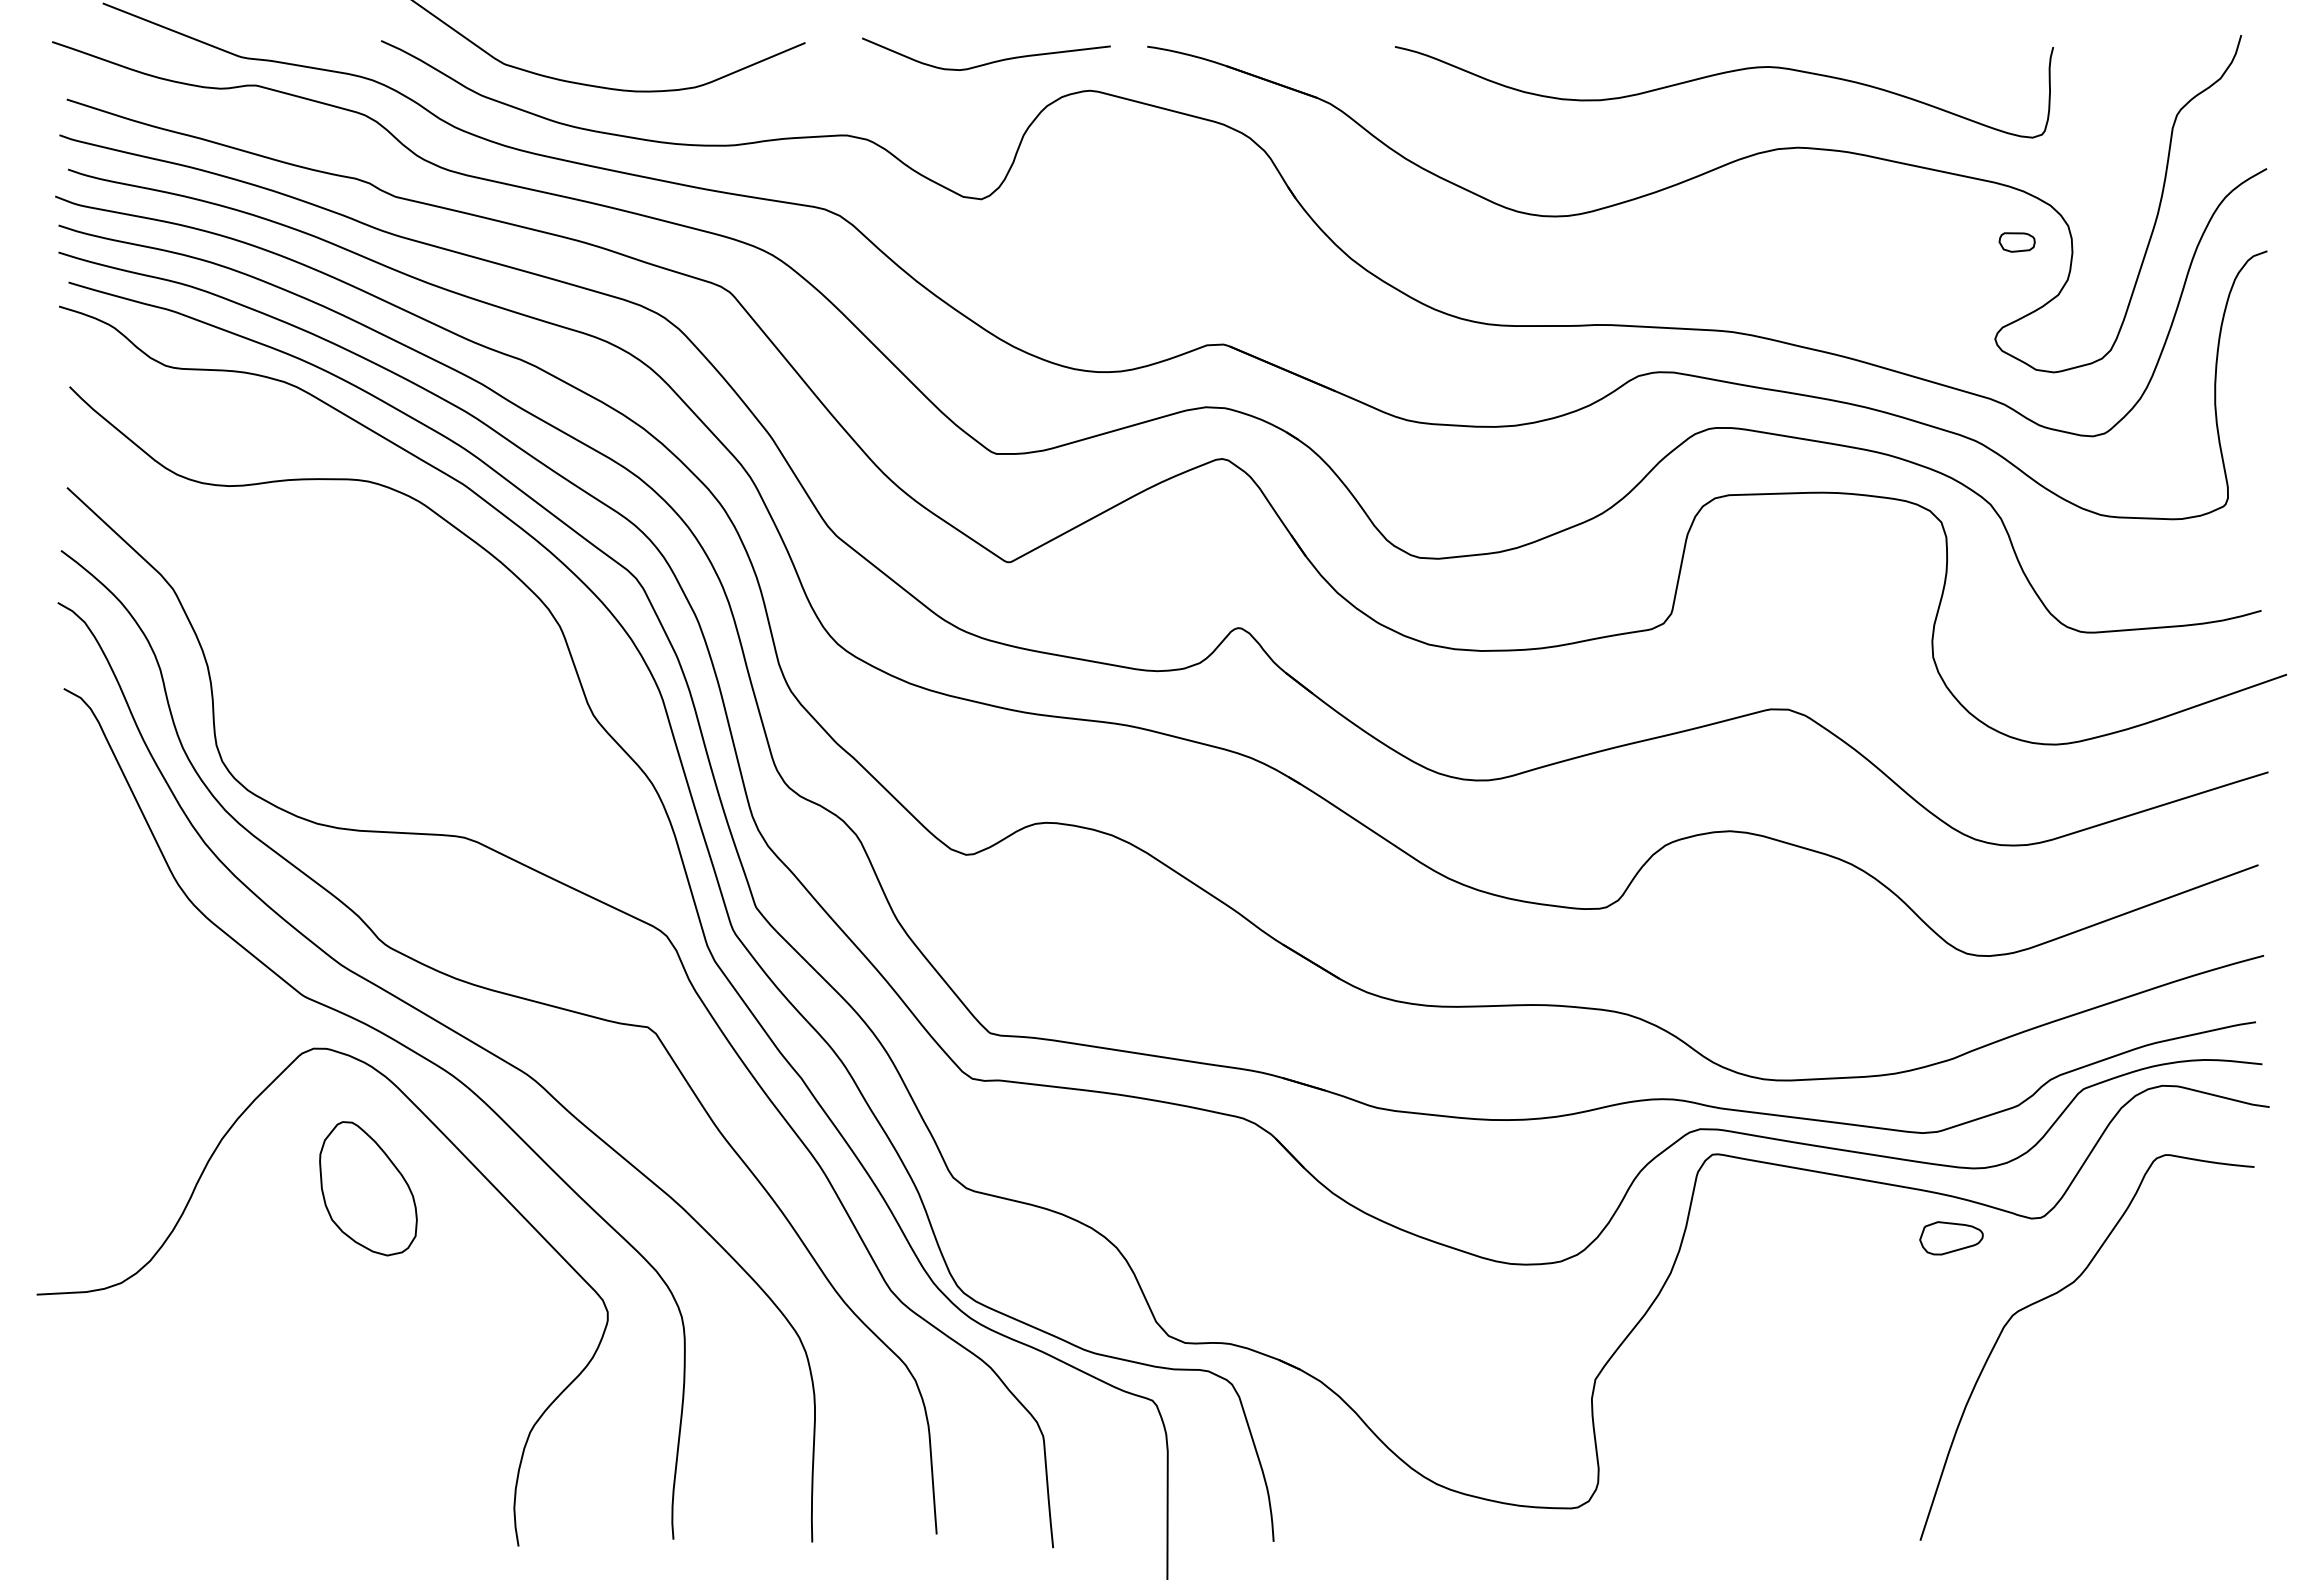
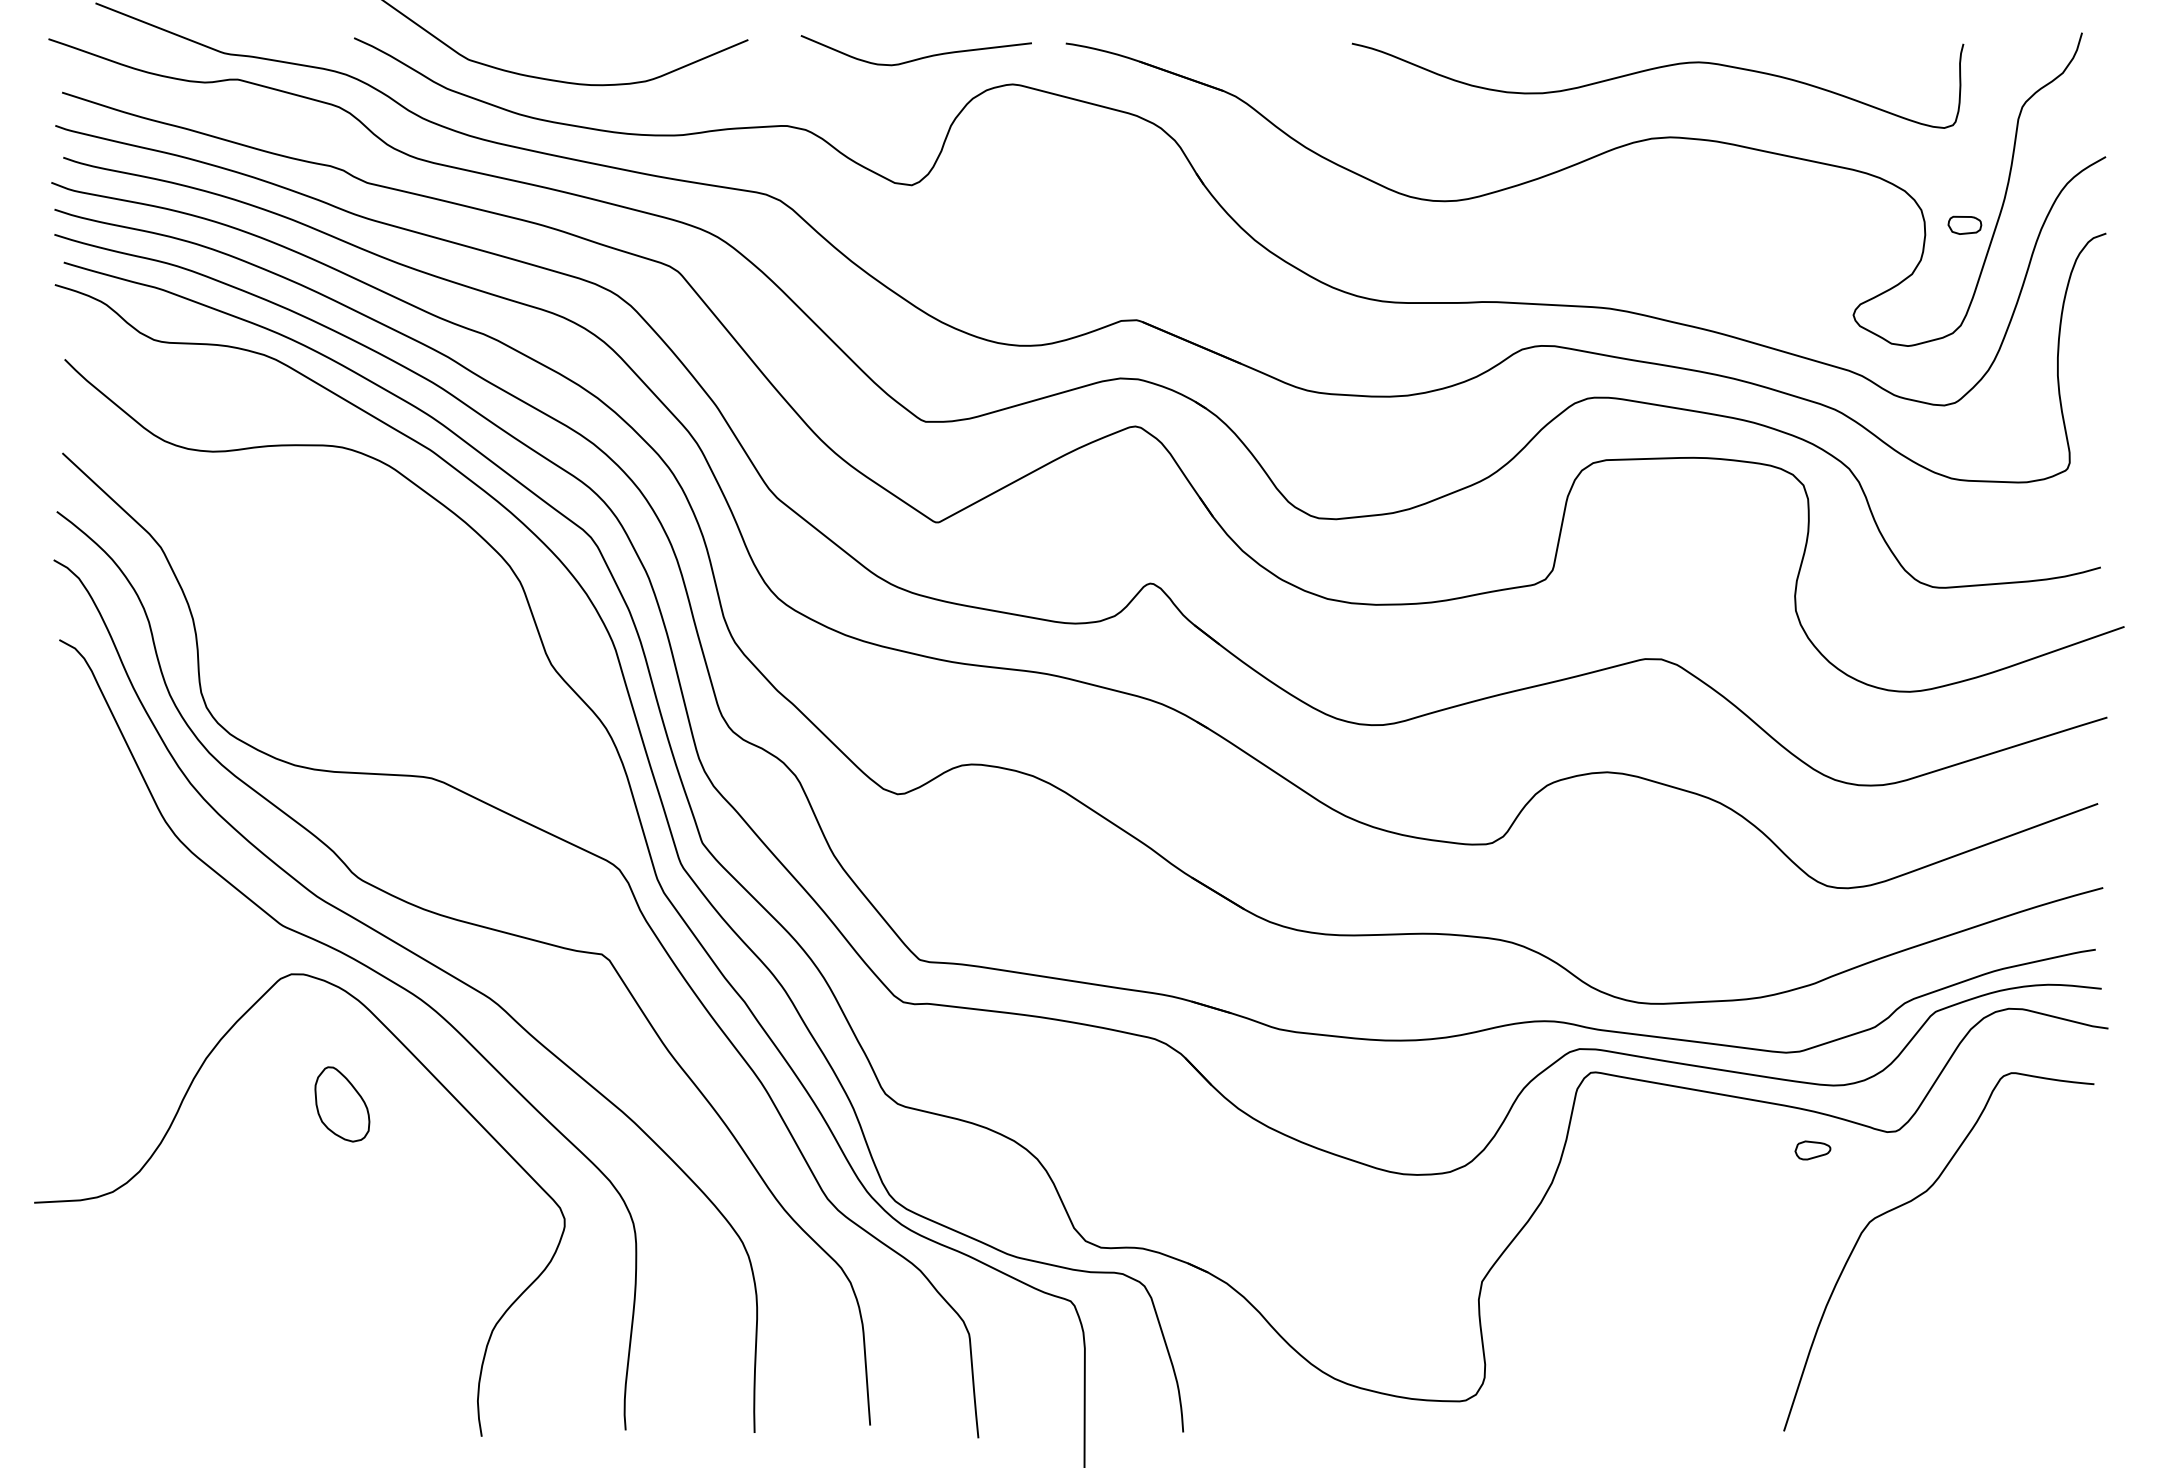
curve: (1721, 74) -> (1655, 69), moved
part: (2016, 241) -> (1964, 224), moved
part: (368, 1188) -> (342, 1104), size x0.6
part: (1951, 1238) -> (1812, 1150), size x0.6

